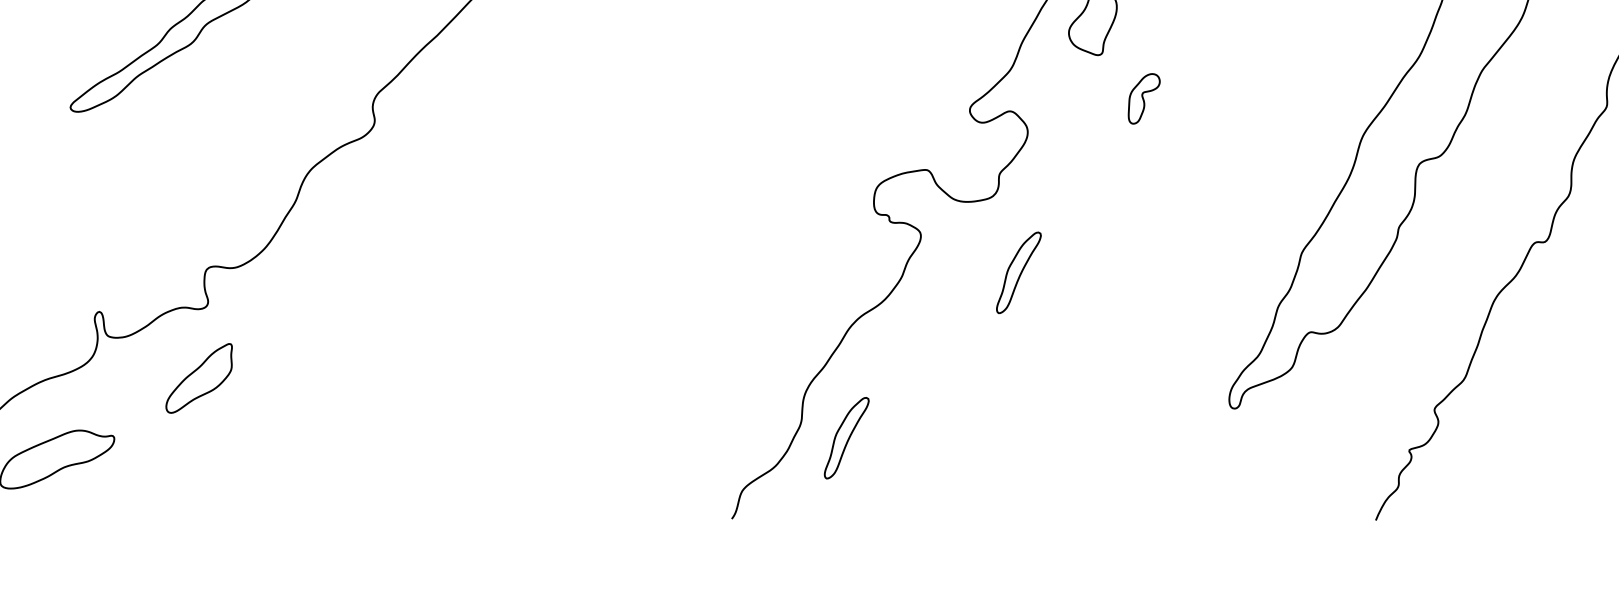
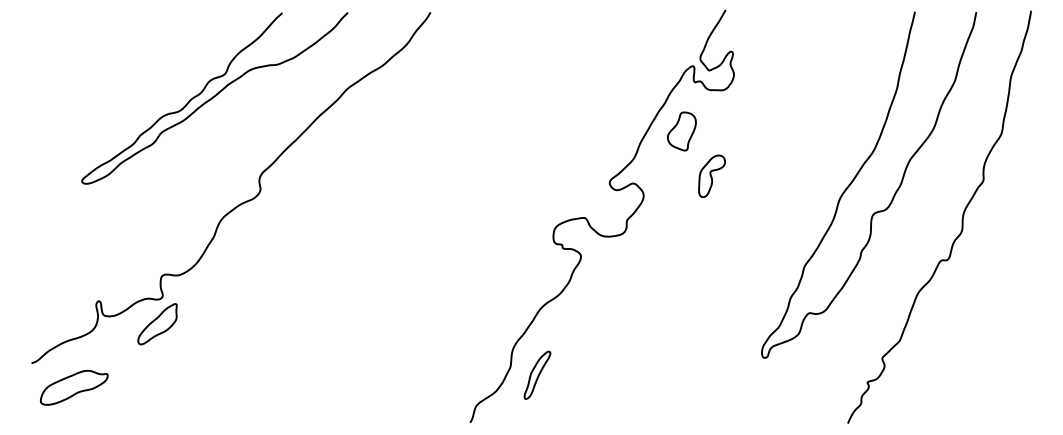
part: (1143, 97) -> (711, 175), size x1.43
part: (1018, 271) -> (638, 277), removed
part: (199, 378) -> (157, 324), moved

